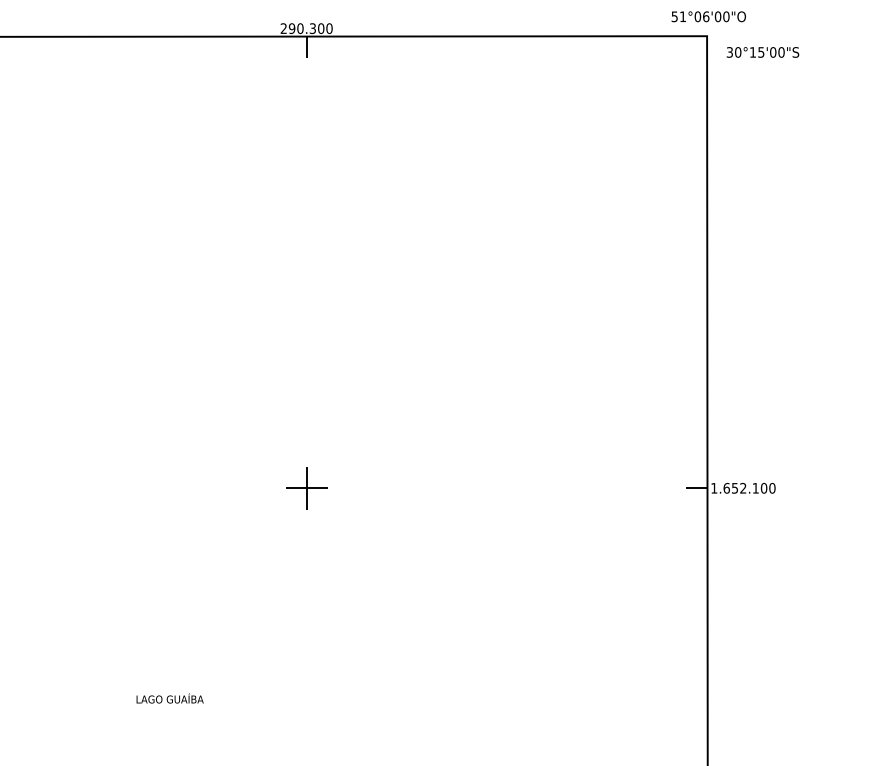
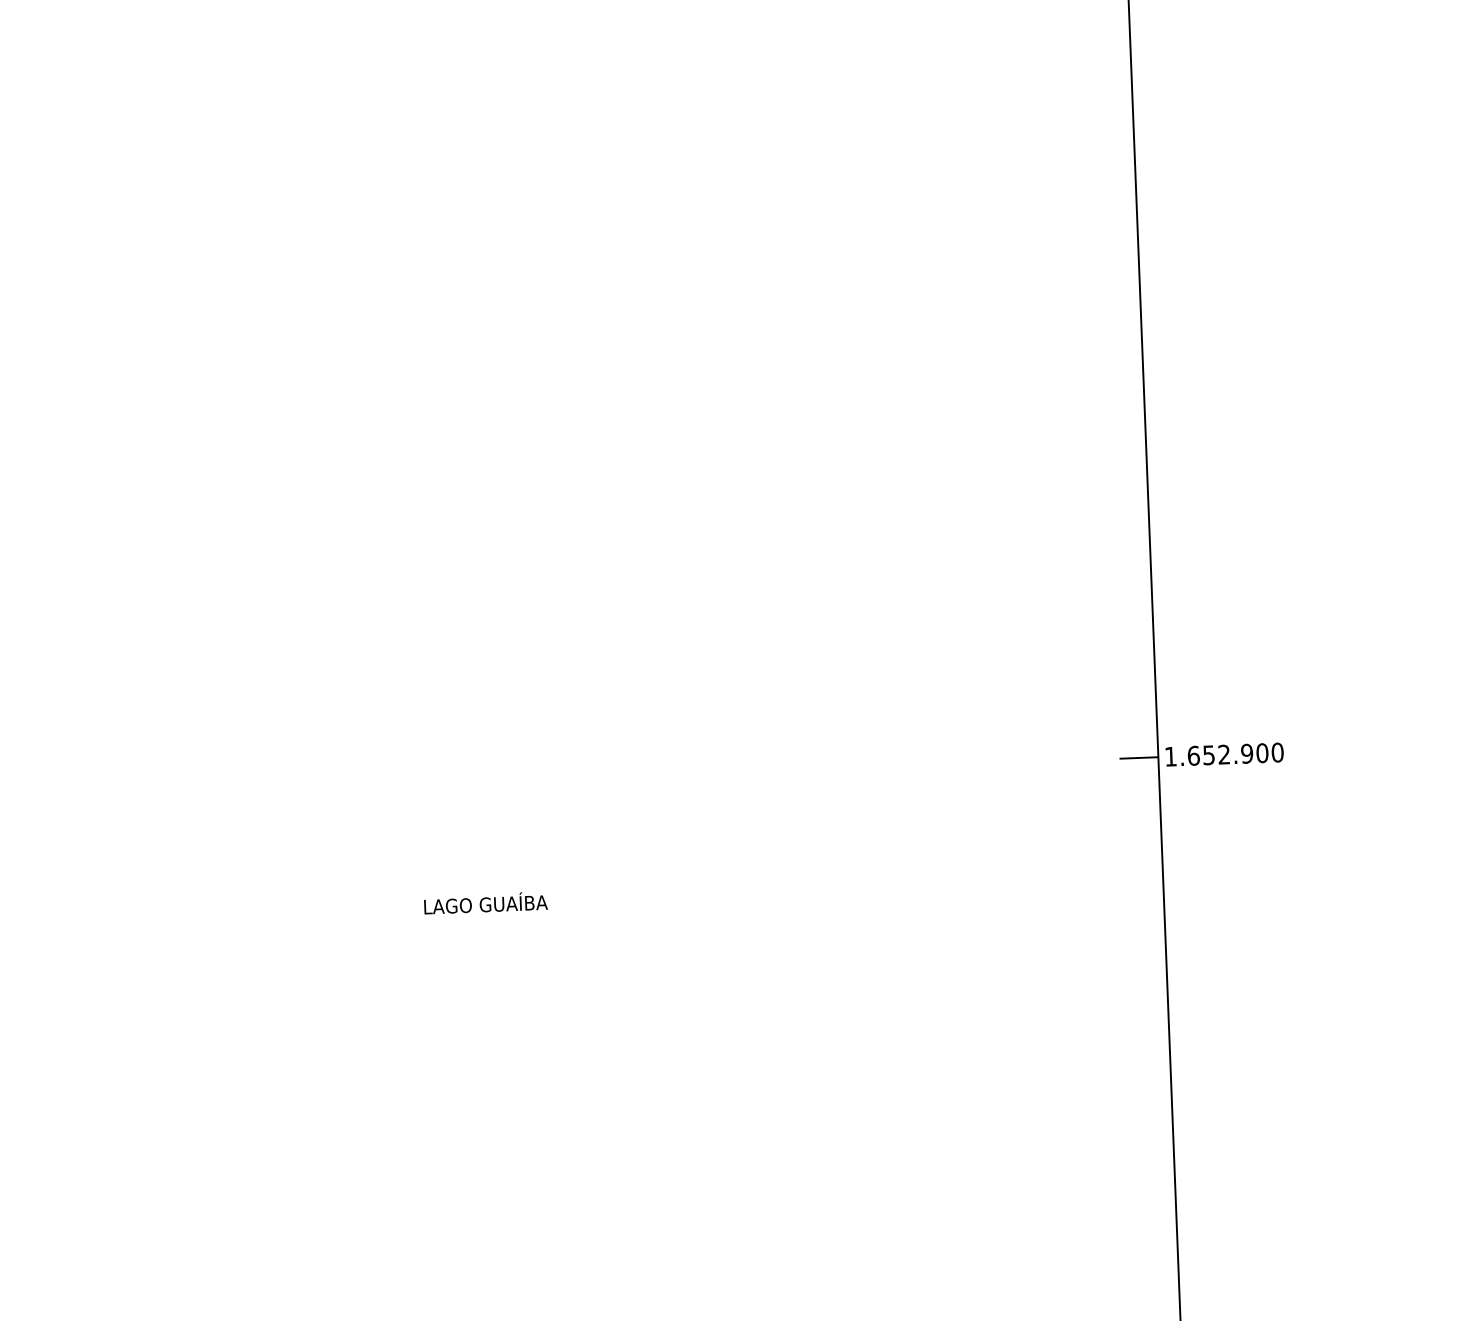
text: (755, 487) -> (1246, 752), 1.652.100 -> 1.652.900
part: (306, 488) -> (421, 785), removed
text: (169, 698) -> (484, 903), moved

